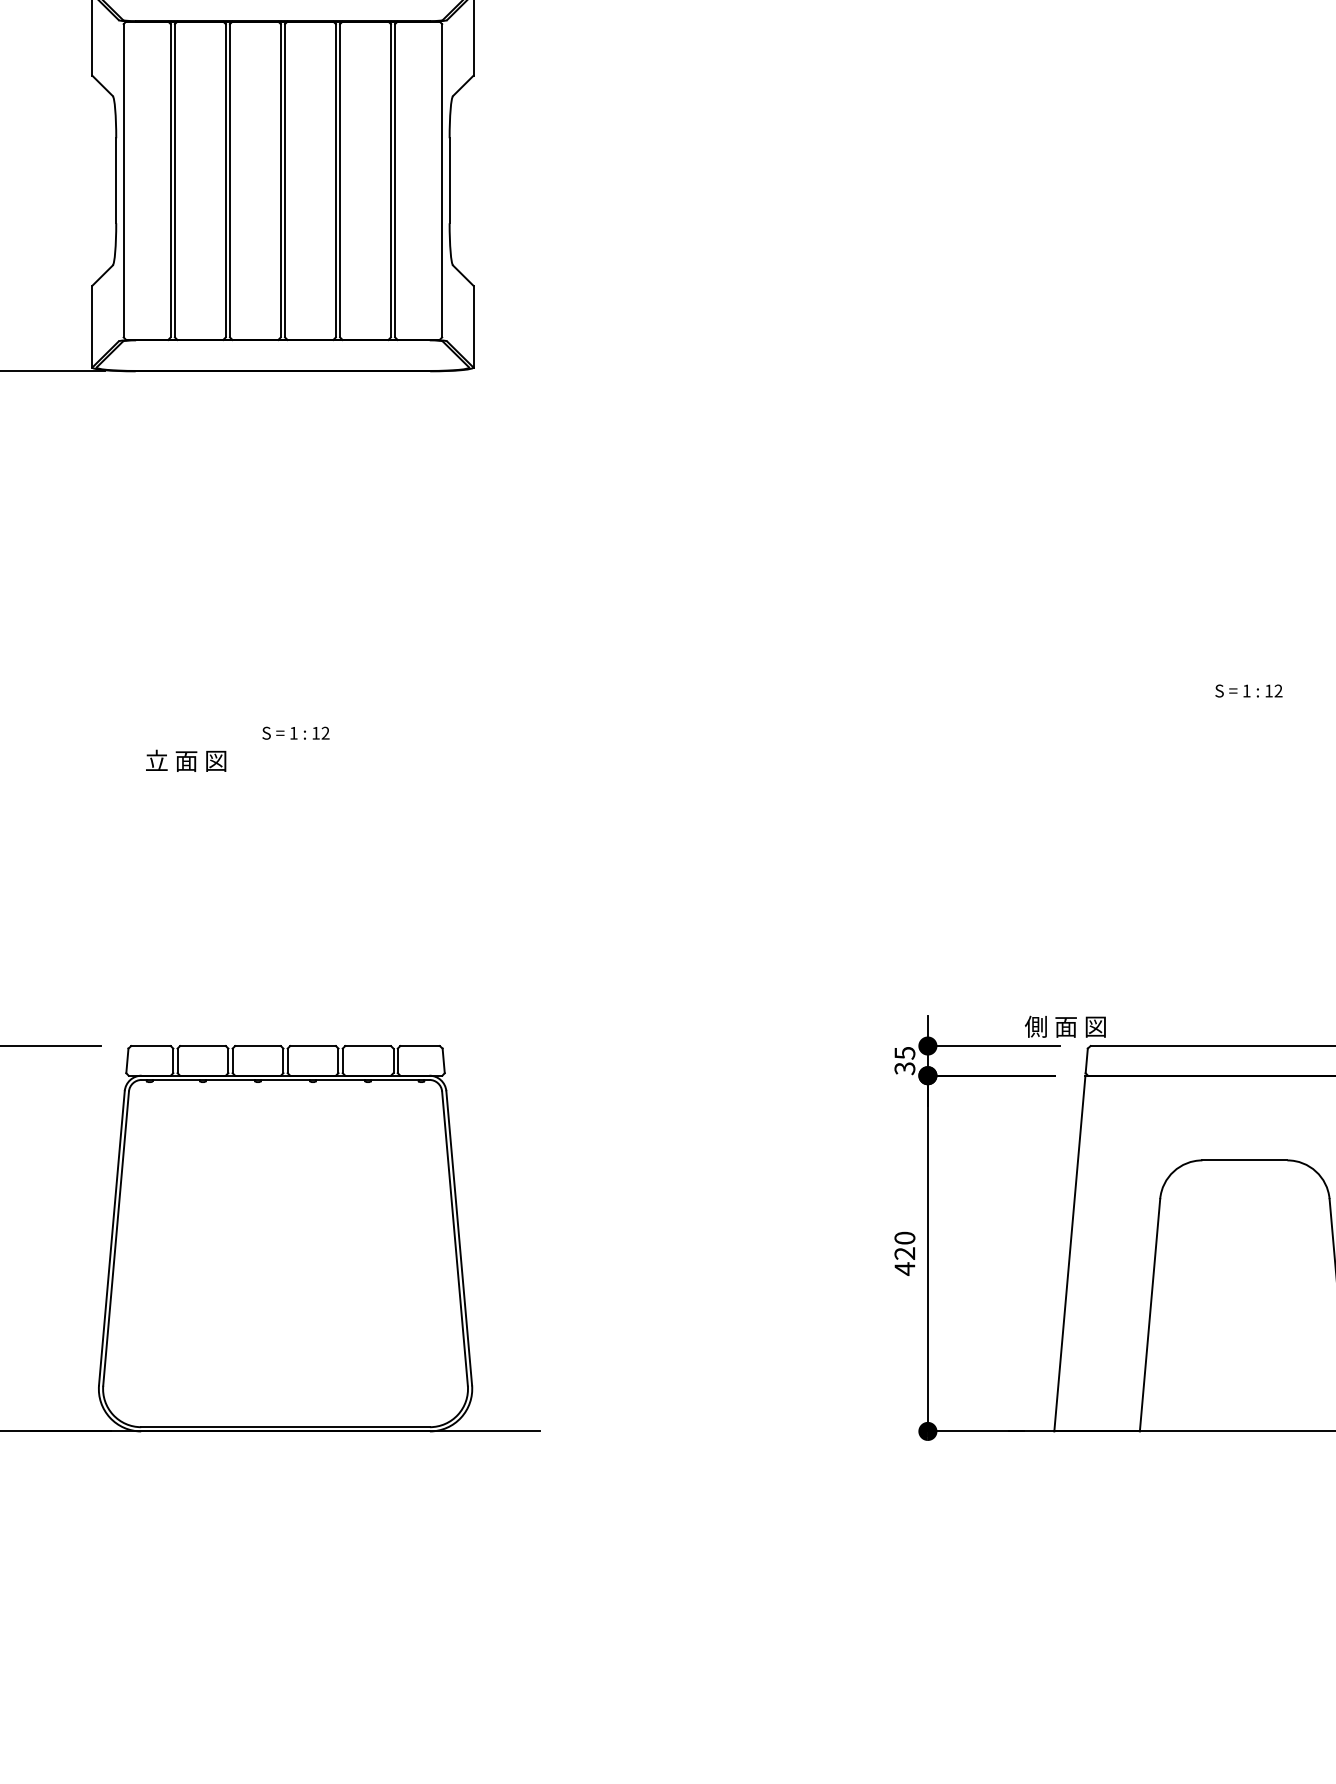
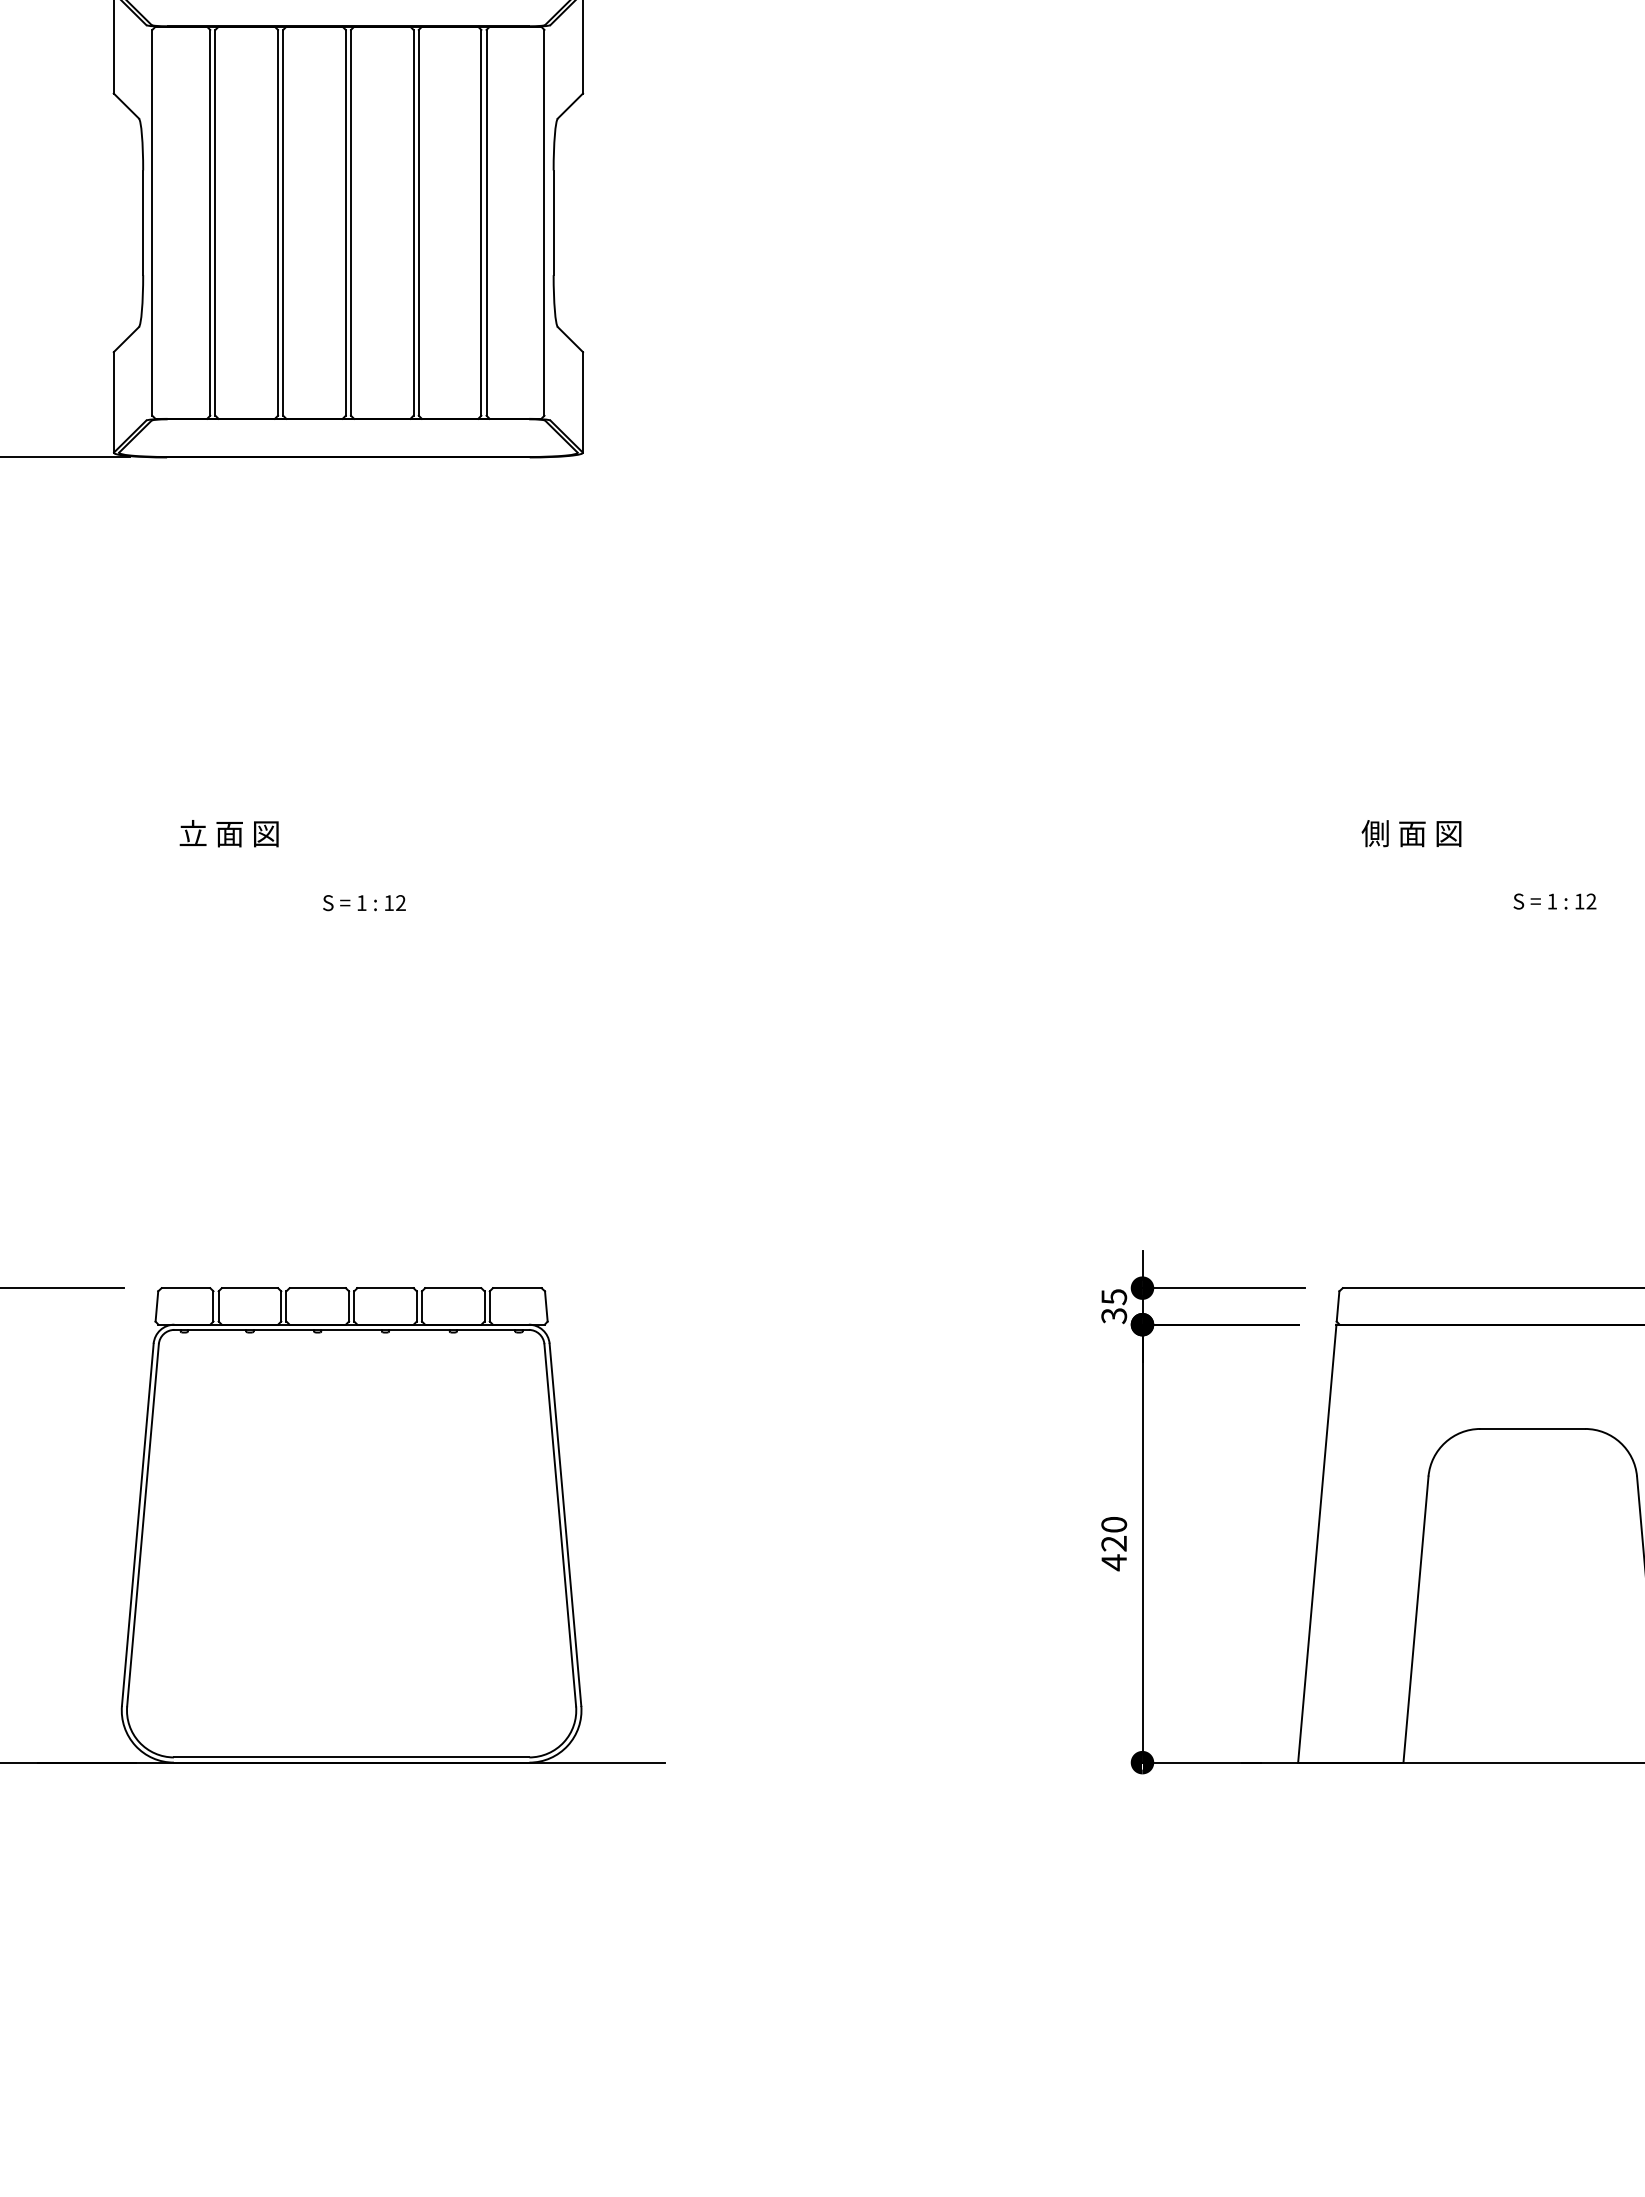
text: (1248, 690) -> (1554, 900), moved
text: (186, 760) -> (229, 833), moved
text: (1065, 1026) -> (1411, 833), moved

